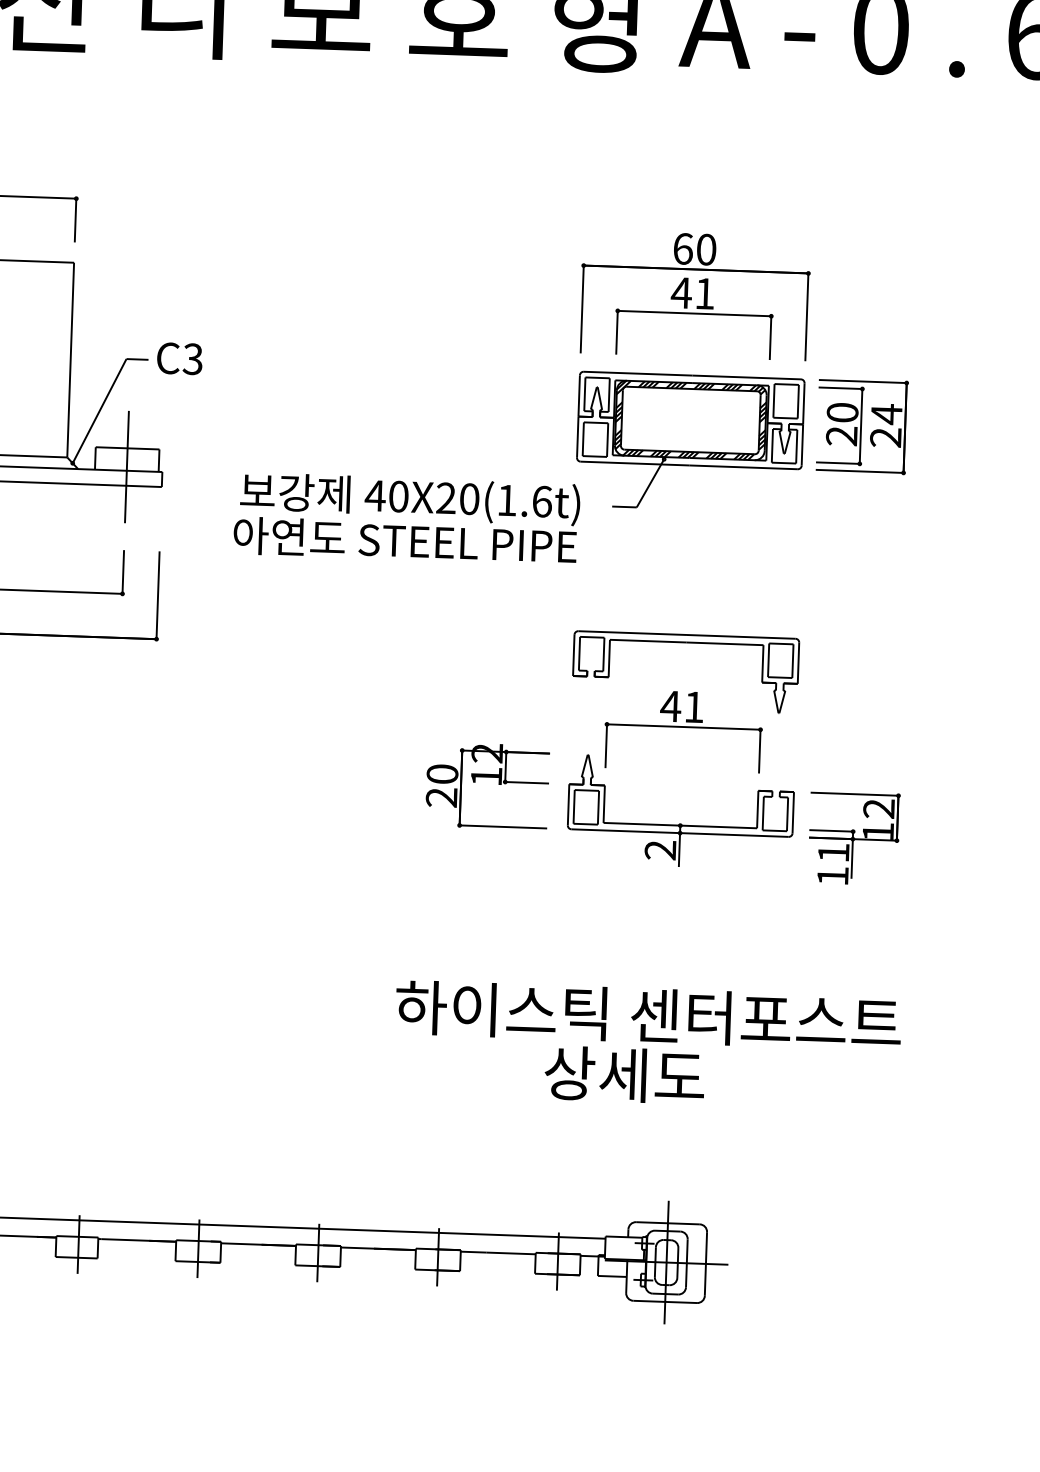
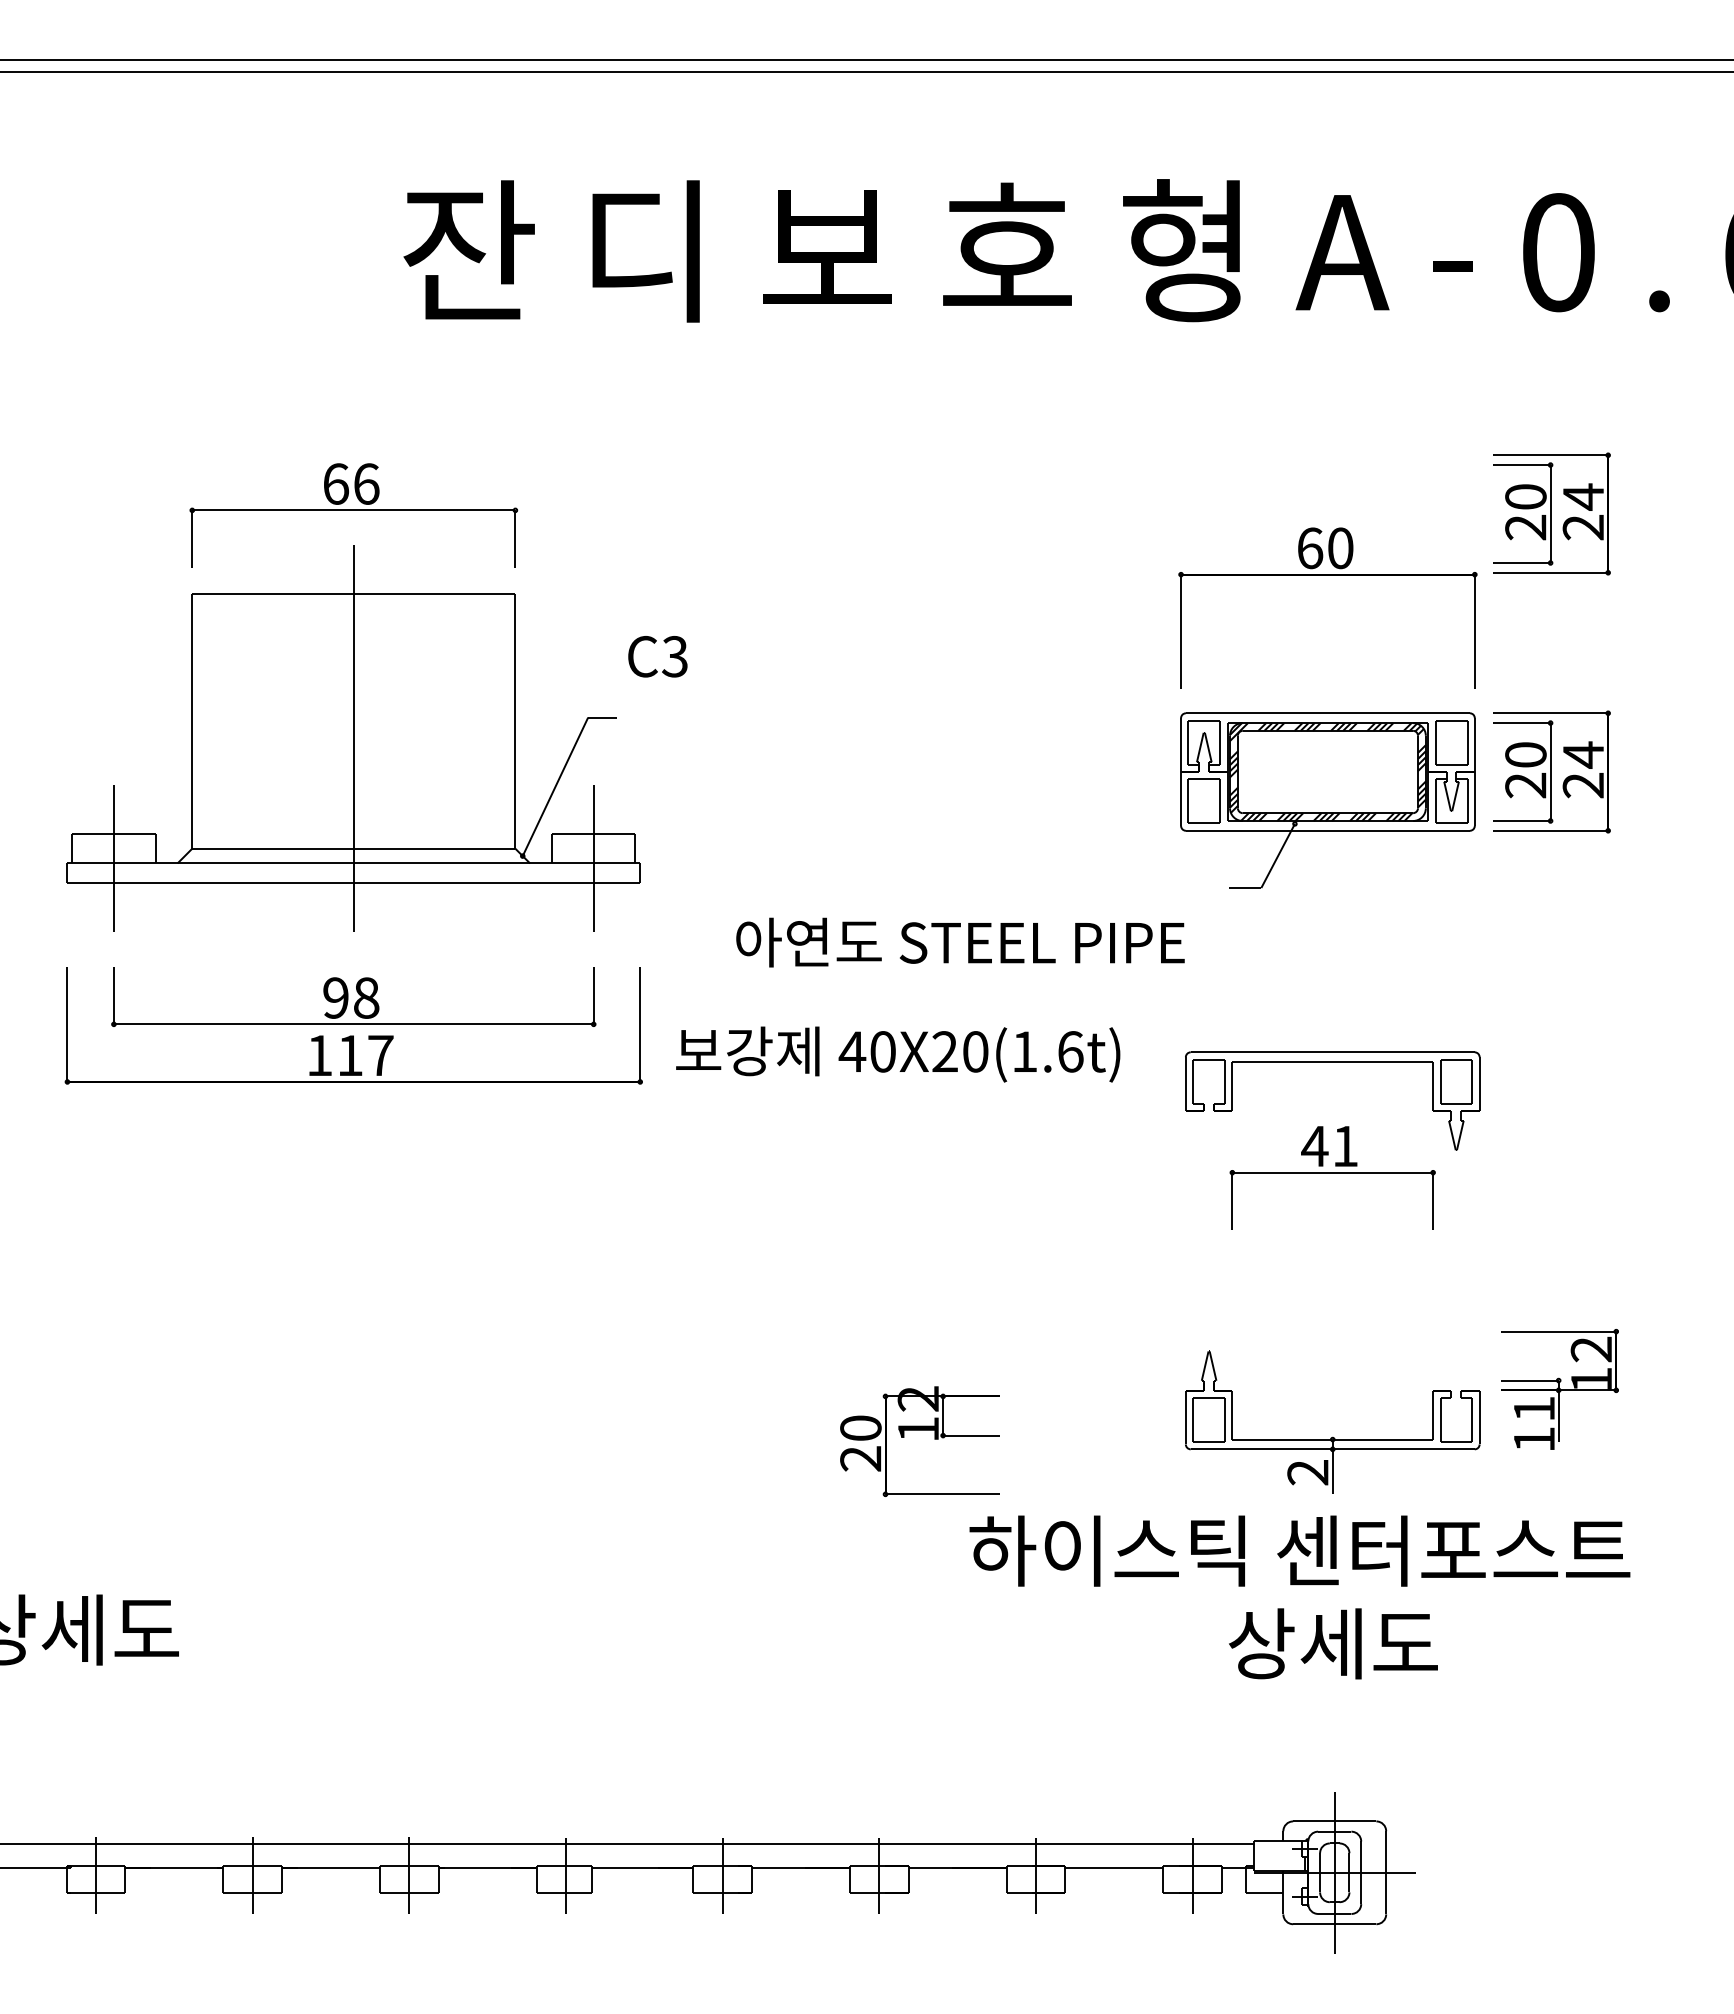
part: (868, 228) -> (1551, 513), added
part: (694, 316) -> (1327, 636), removed
text: (179, 358) -> (657, 656), moved
text: (410, 499) -> (898, 1054), moved
part: (487, 777) -> (919, 1430), moved
part: (680, 823) -> (1332, 1436), moved
part: (853, 838) -> (1559, 1389), moved
text: (624, 1074) -> (1333, 1643), moved

